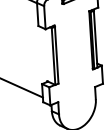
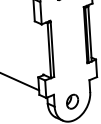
part: (77, 109) -> (72, 101), added

